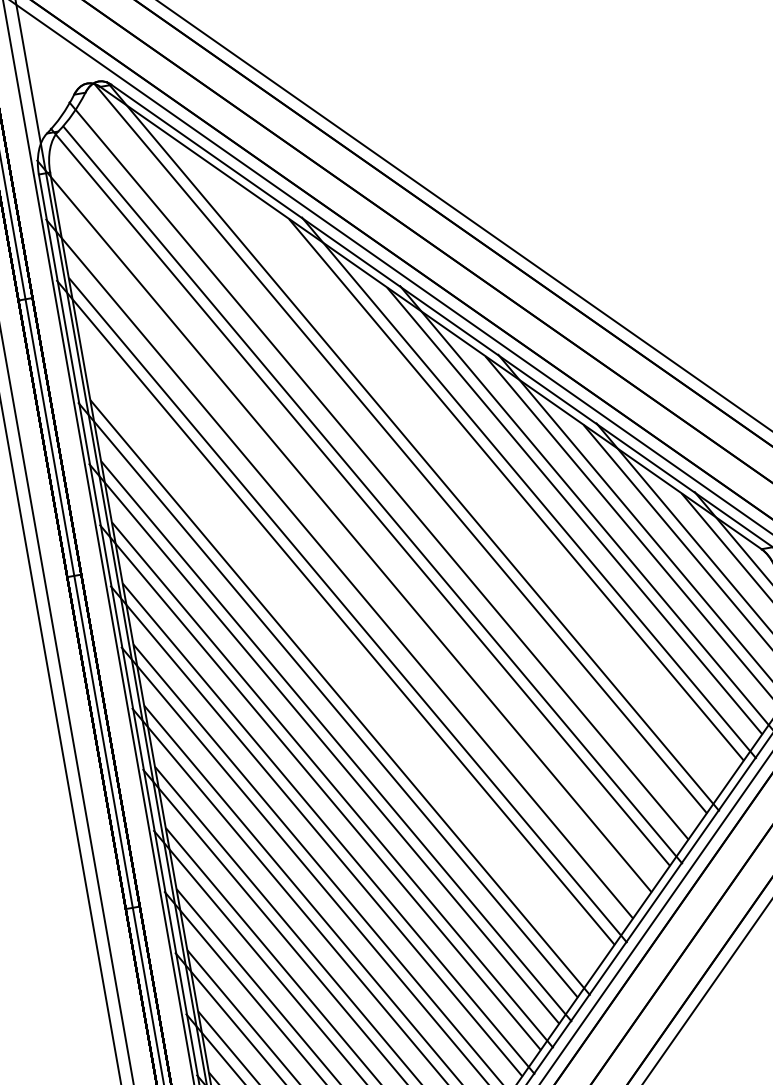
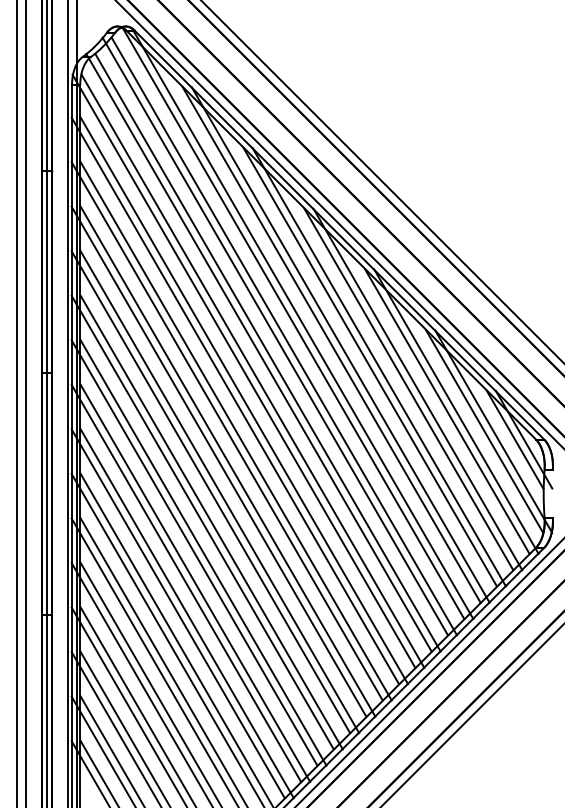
line: (470, 466) -> (340, 344), added
line: (391, 468) -> (284, 336), added
line: (457, 468) -> (331, 344), added
line: (355, 523) -> (252, 370), added
line: (352, 566) -> (244, 400), added
line: (343, 654) -> (227, 461), added
line: (331, 656) -> (218, 461), added

